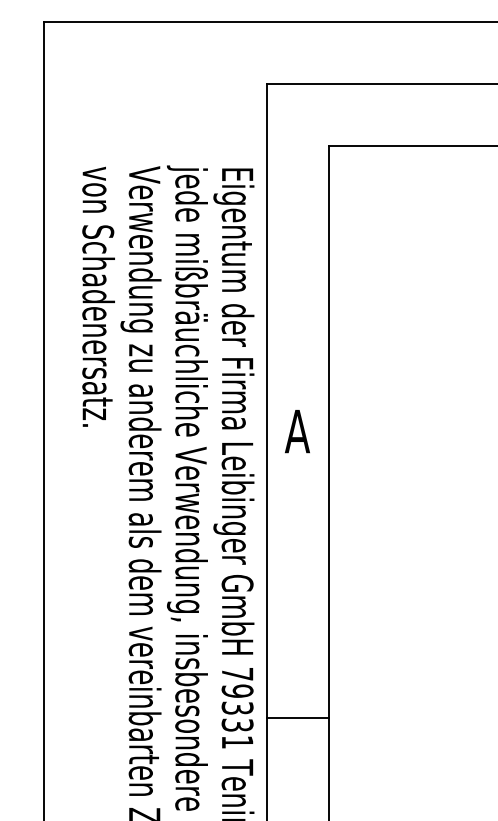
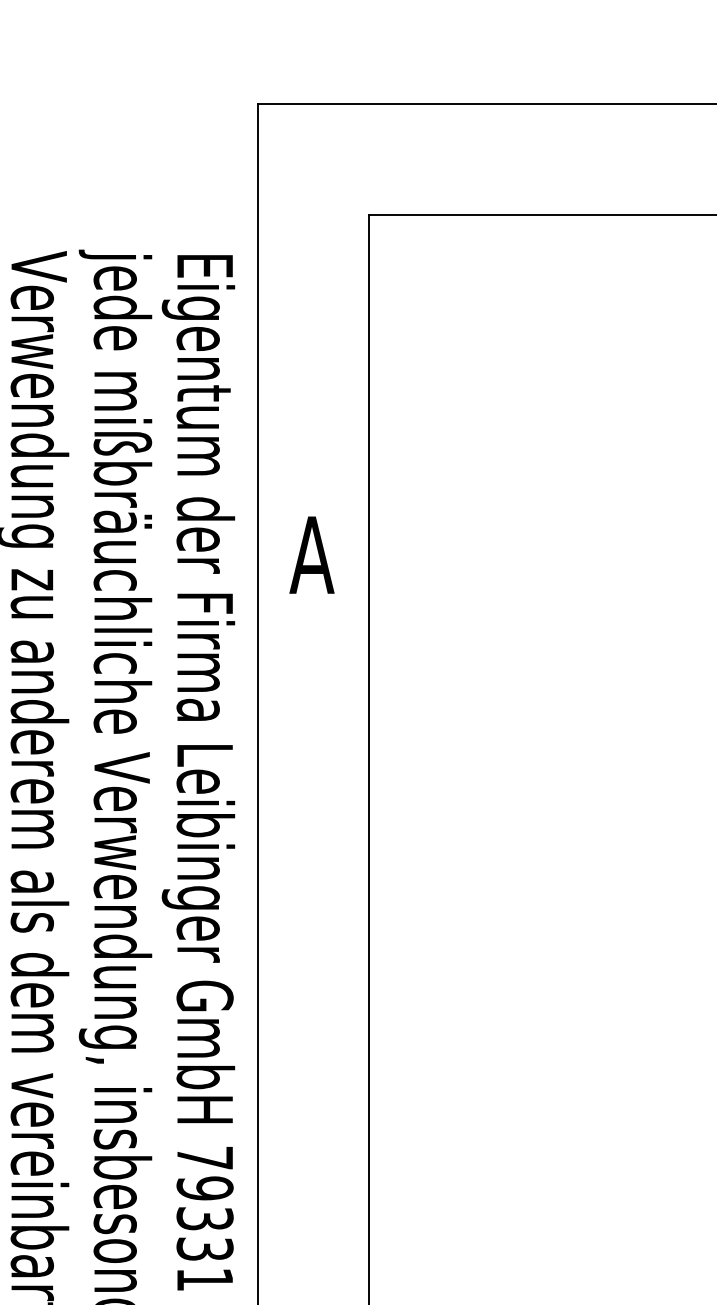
text: (297, 431) -> (312, 555), moved
line: (298, 717) -> (313, 1235), removed

